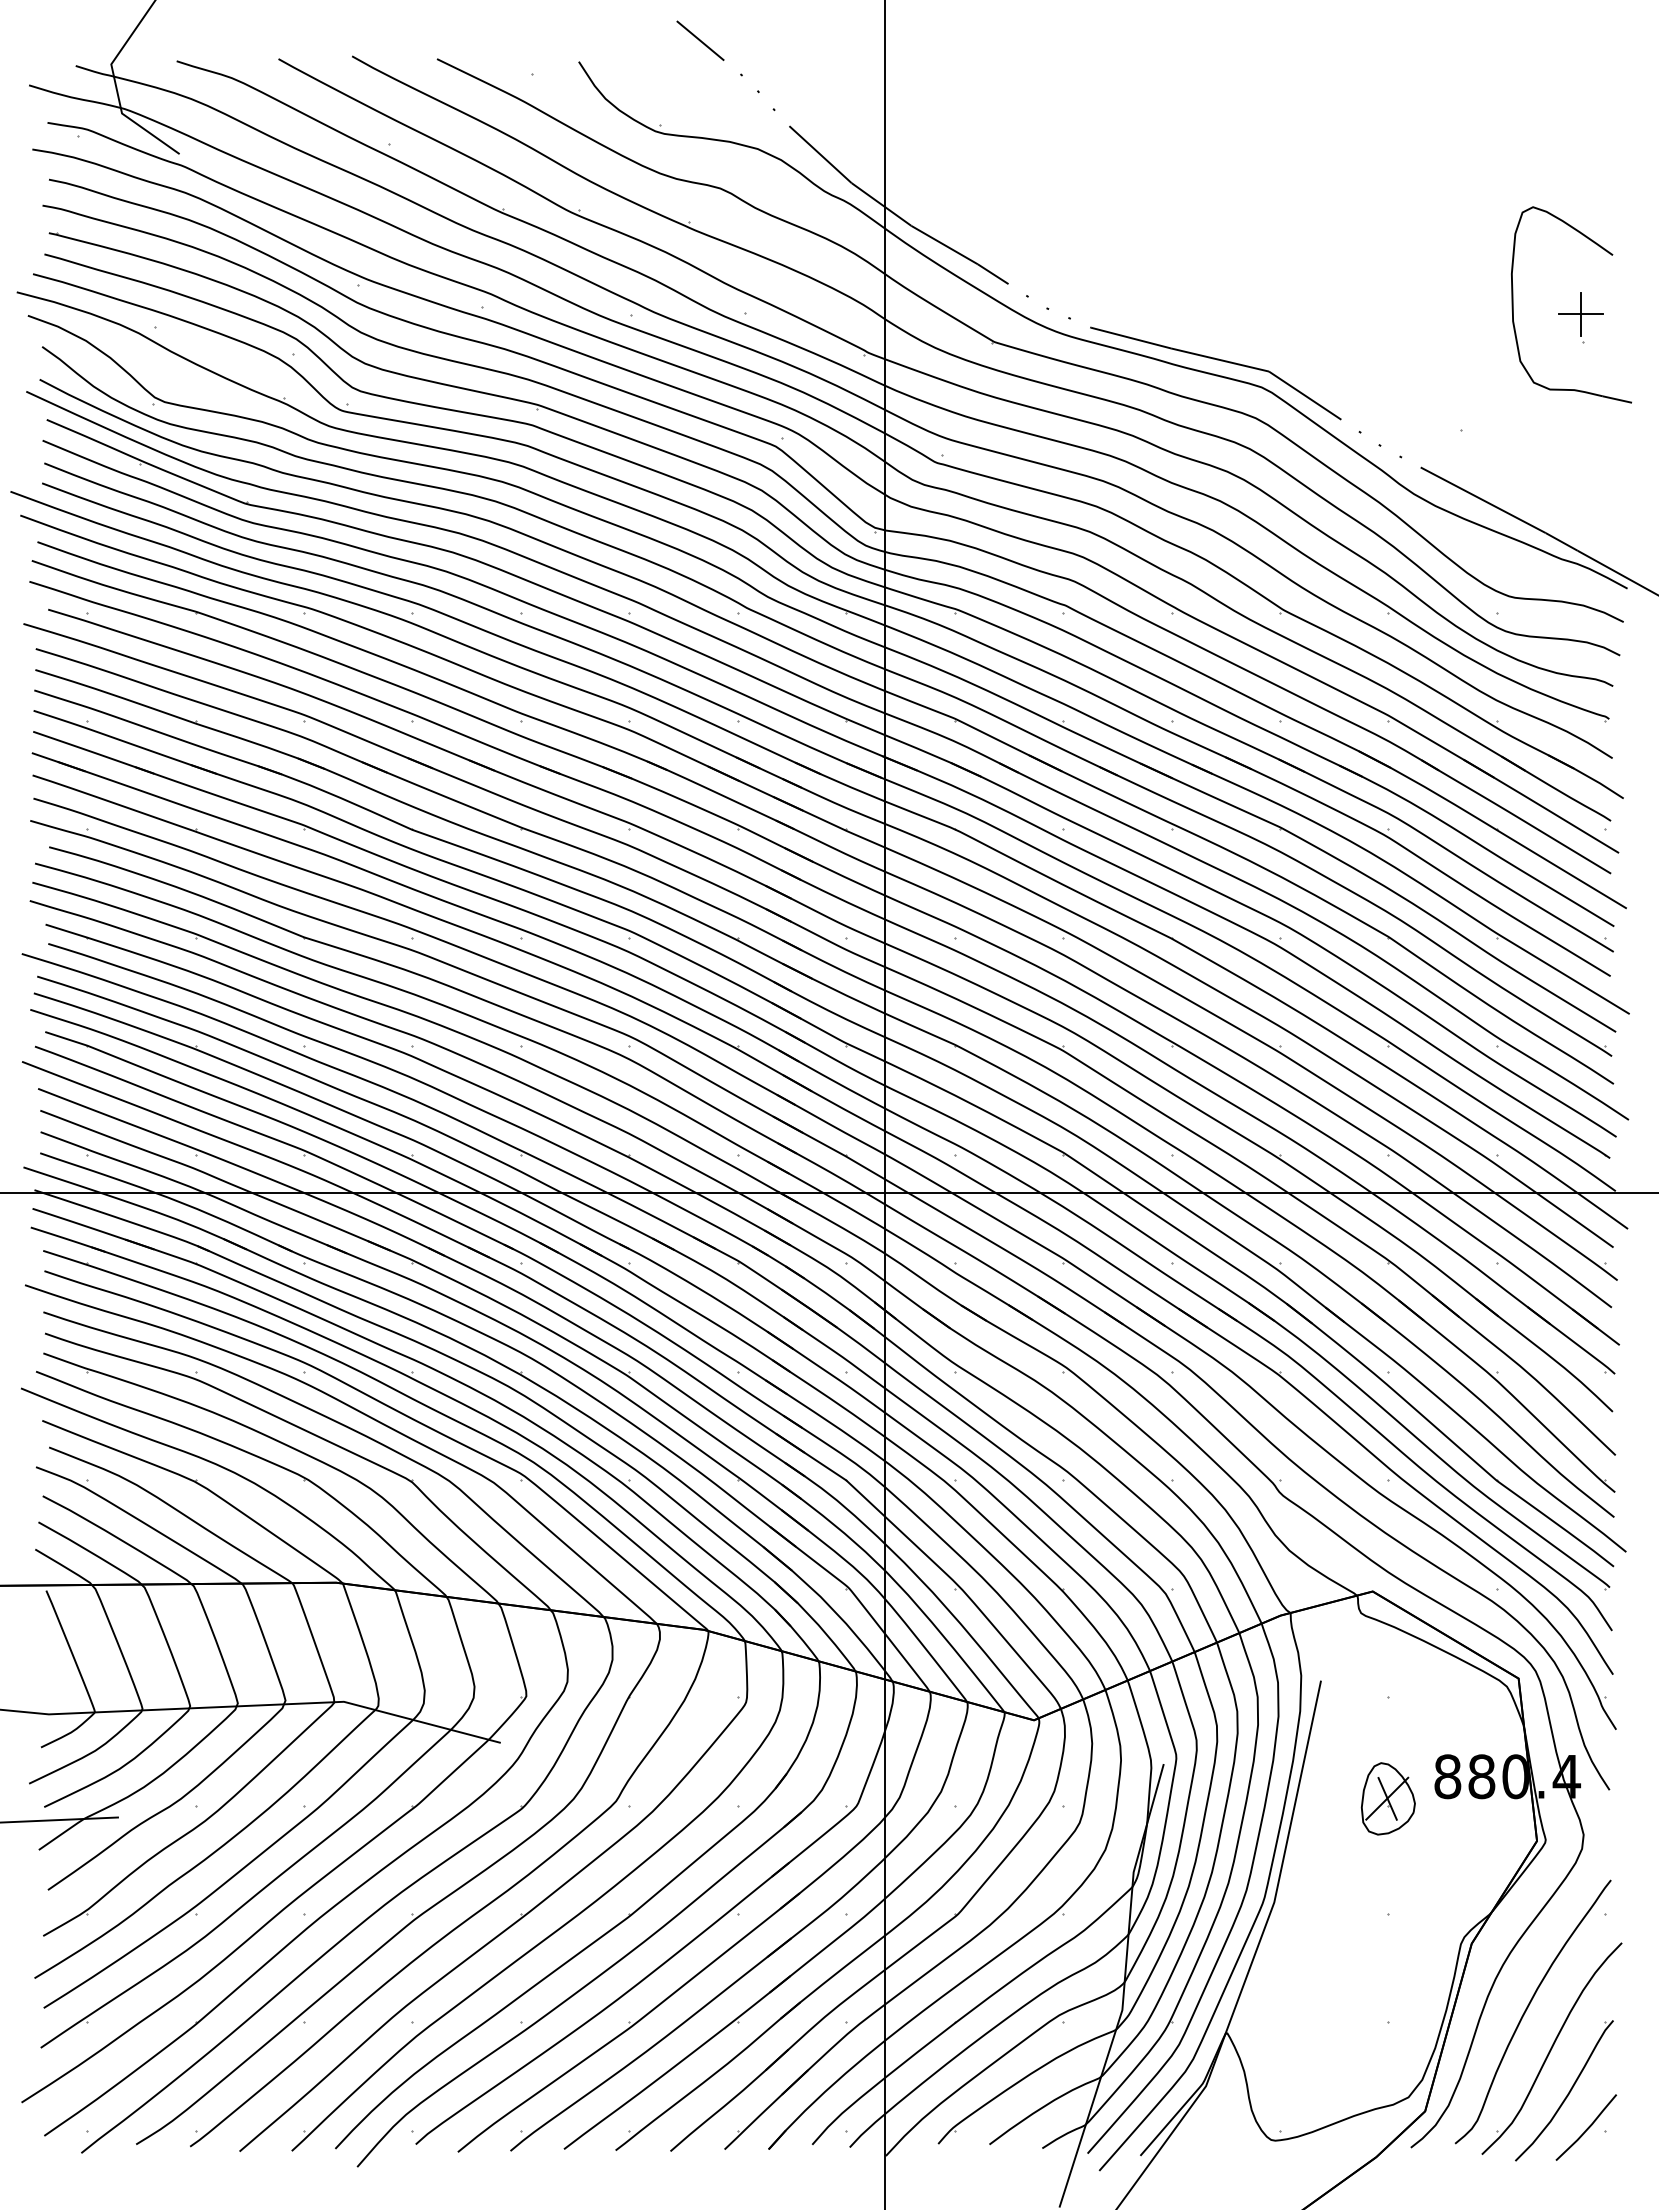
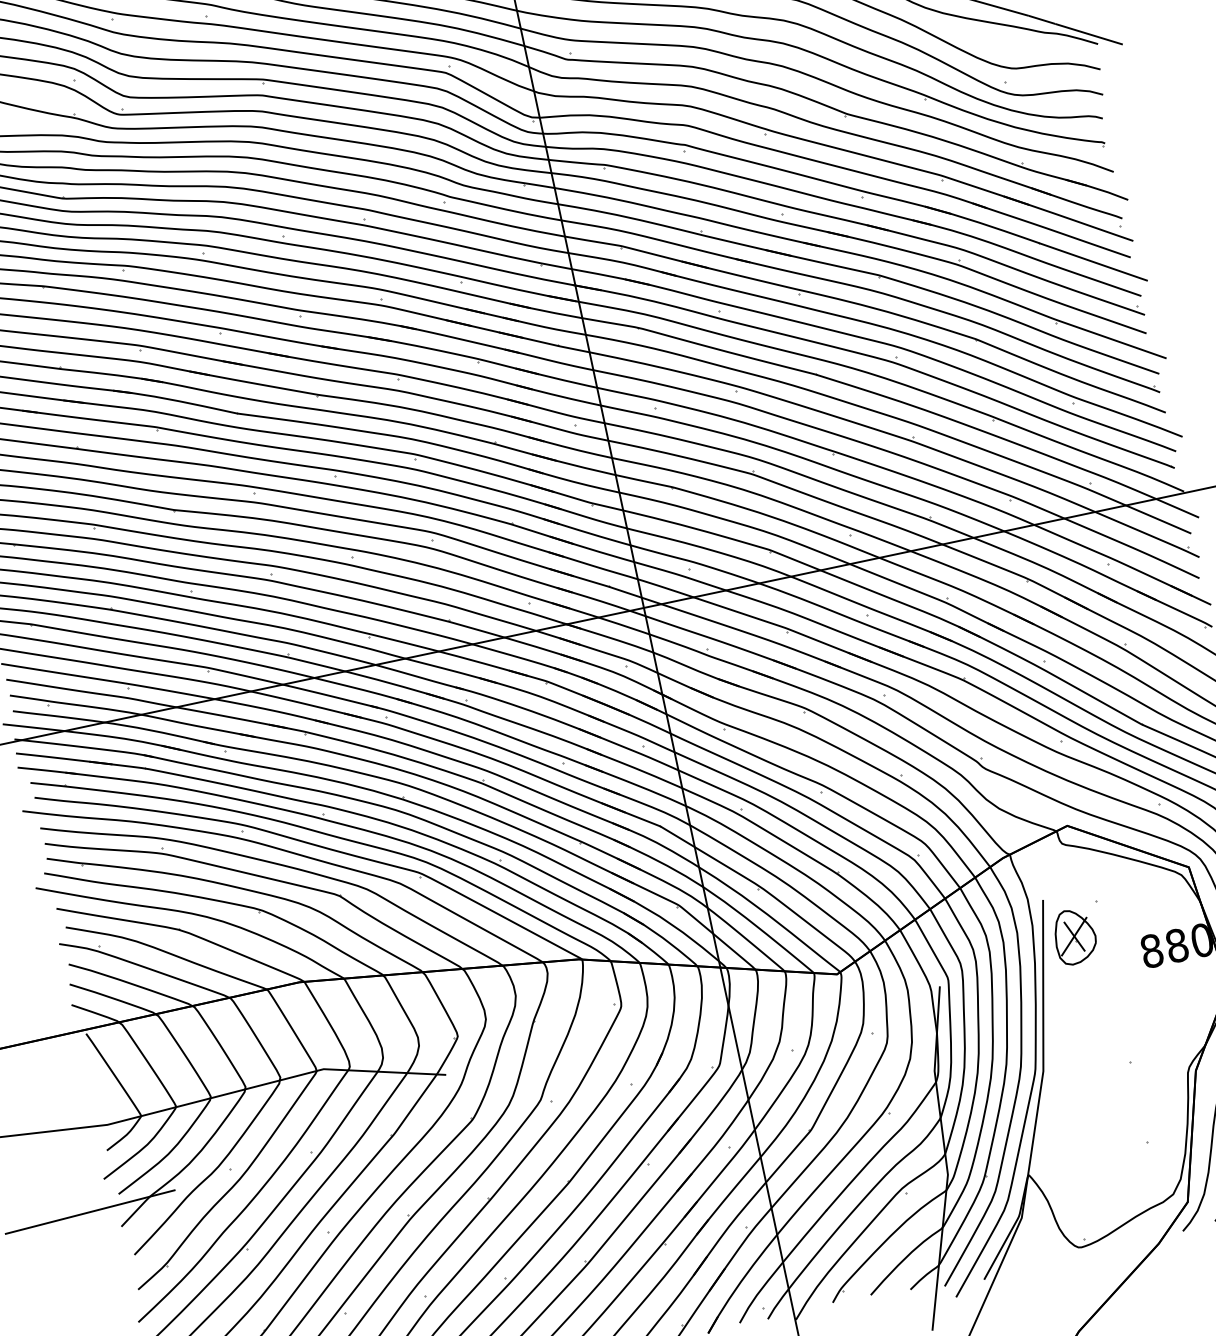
part: (1387, 1798) -> (1074, 936), moved

